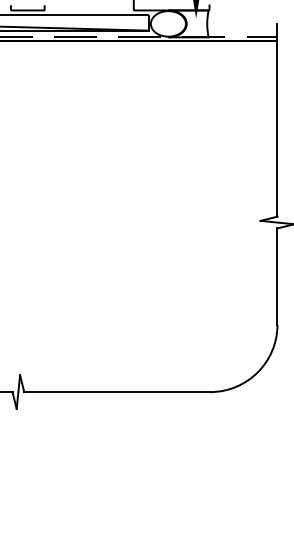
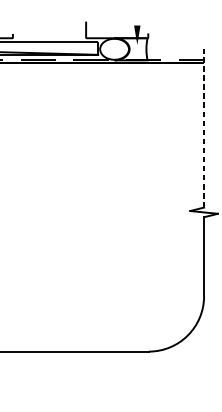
line: (277, 119) -> (204, 127), solid -> dashed

